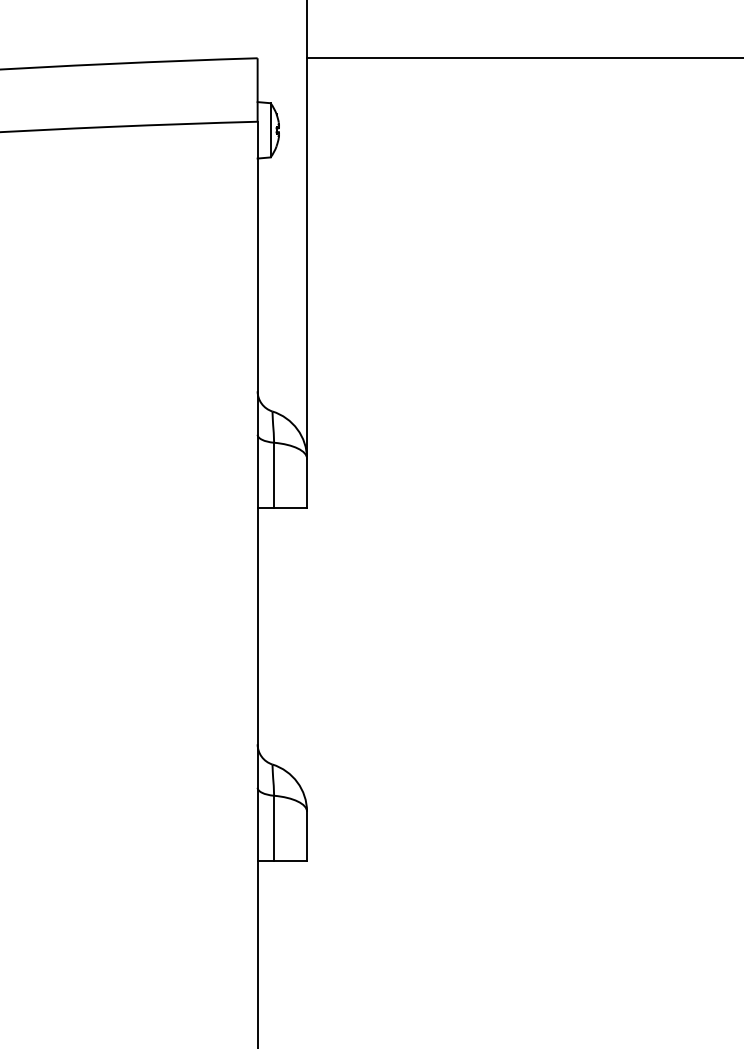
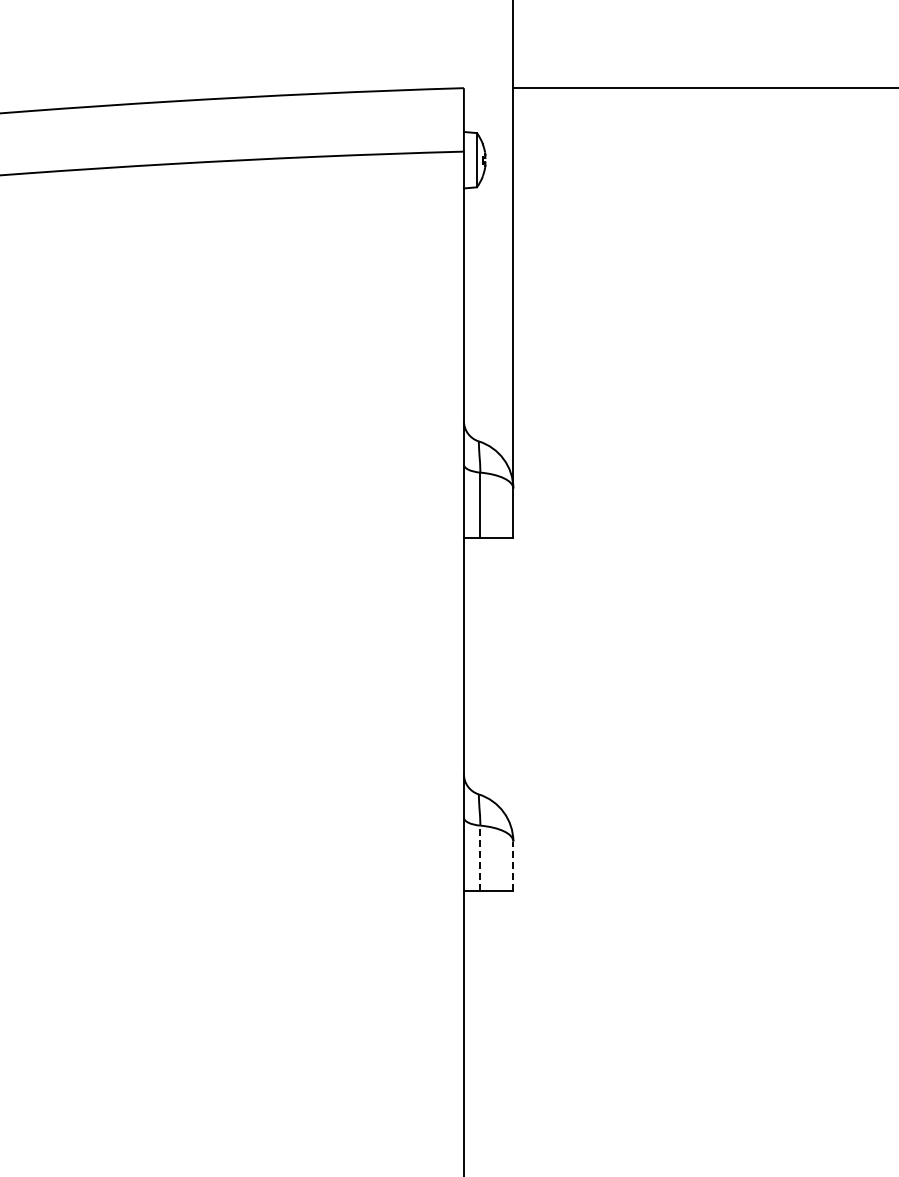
line: (274, 828) -> (480, 858), solid -> dashed
line: (307, 836) -> (513, 866), solid -> dashed

